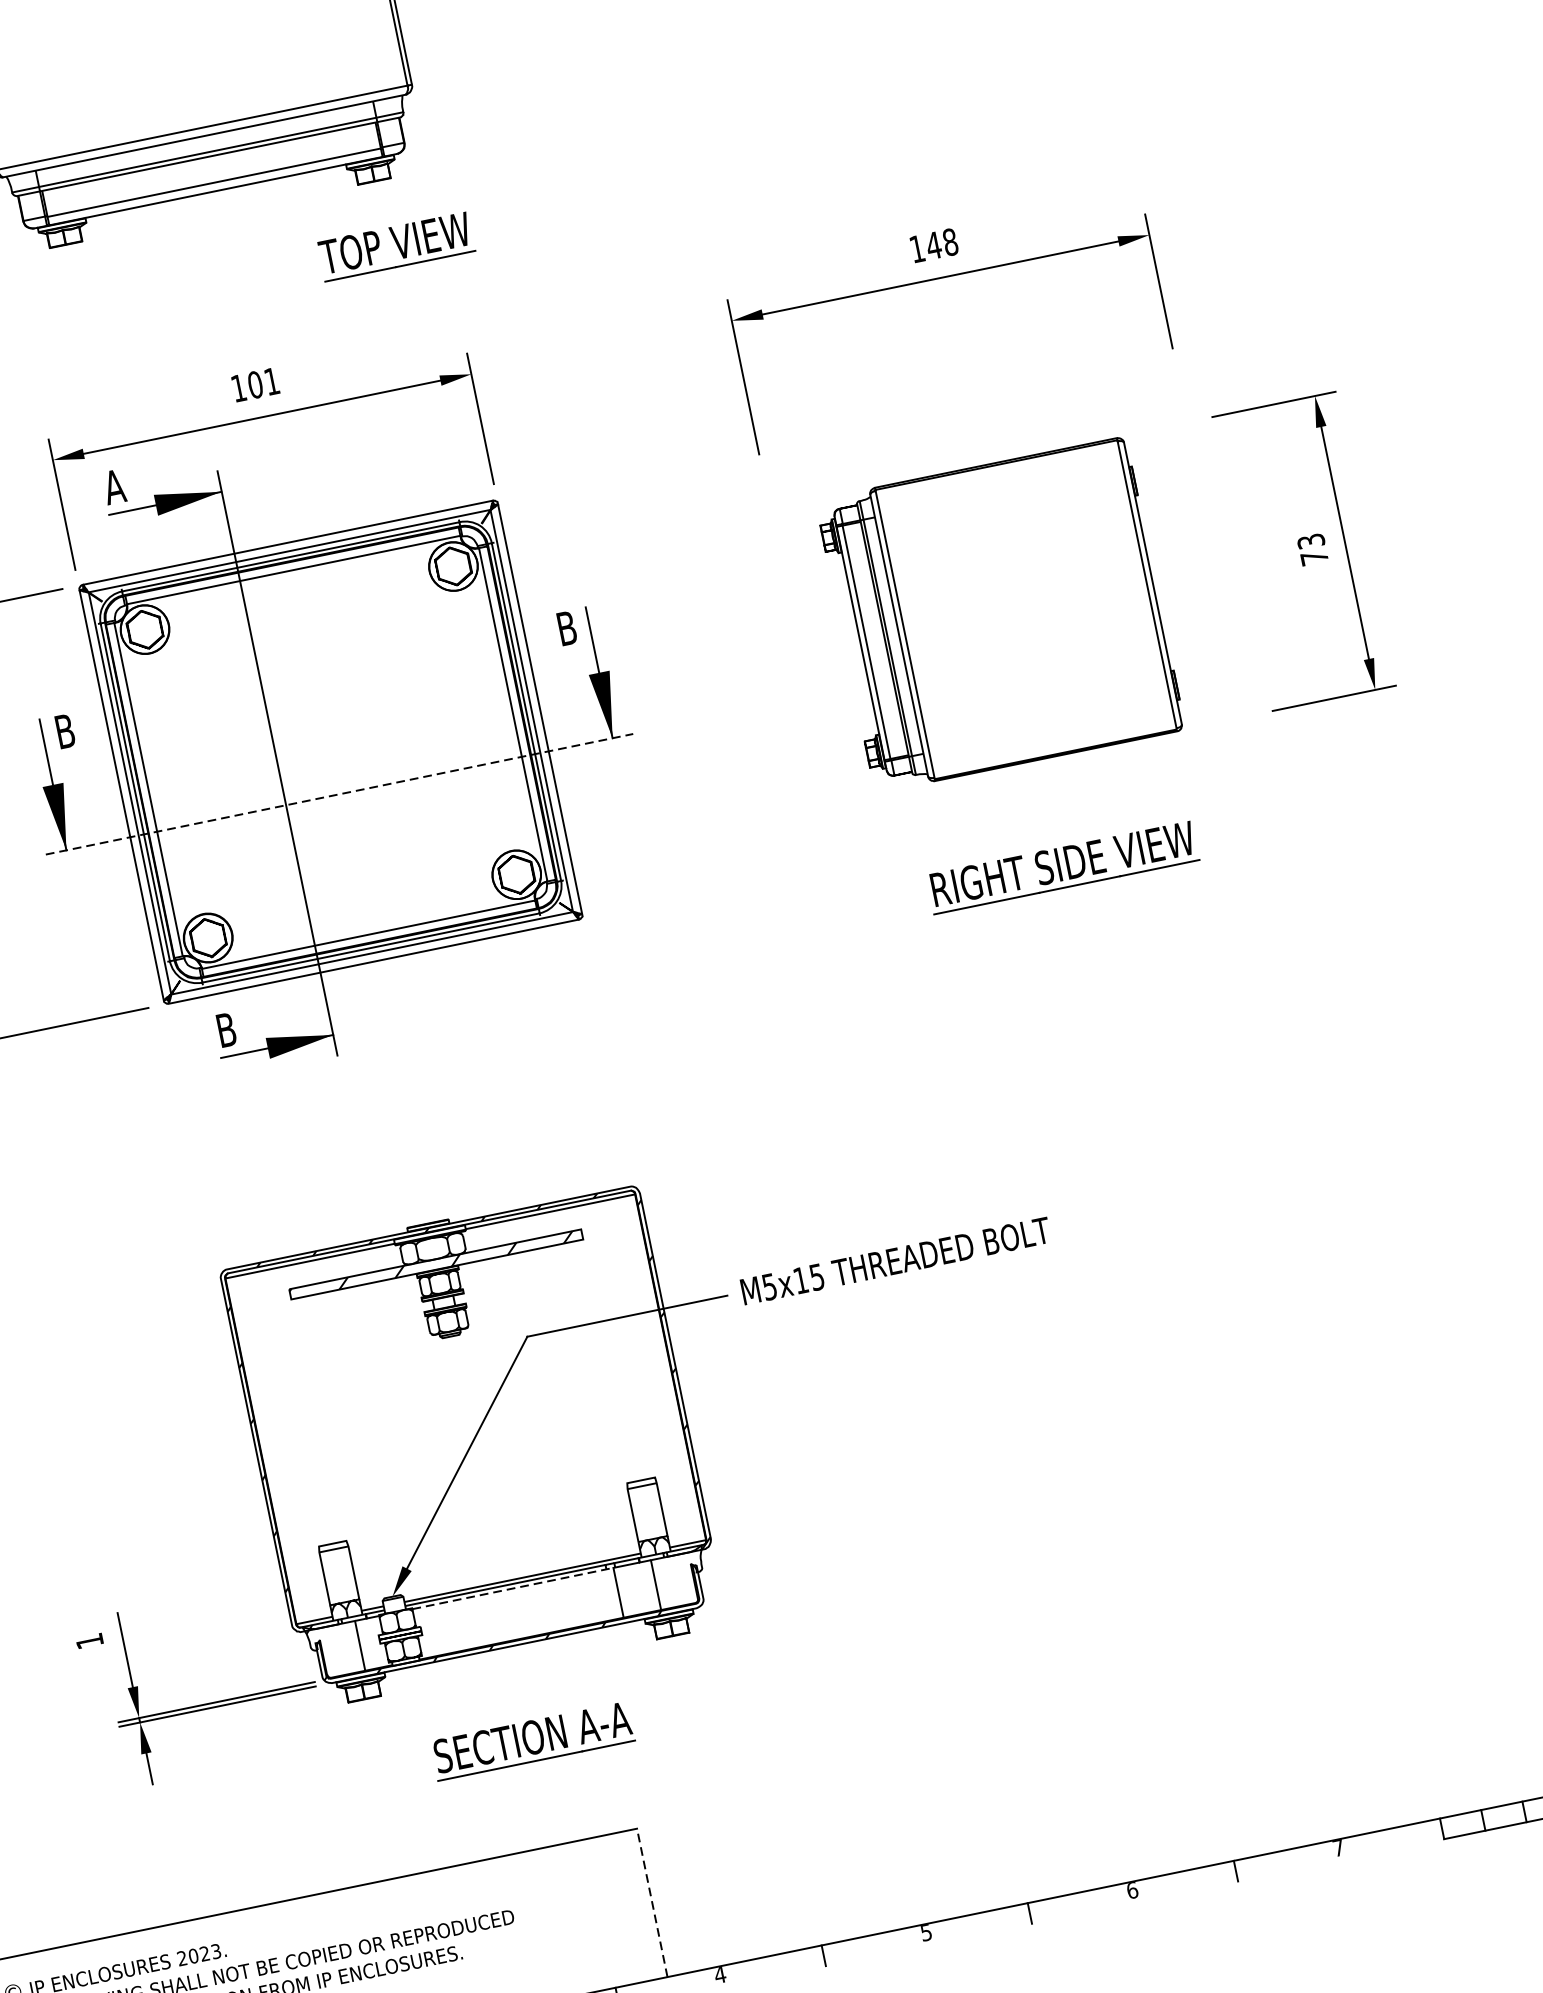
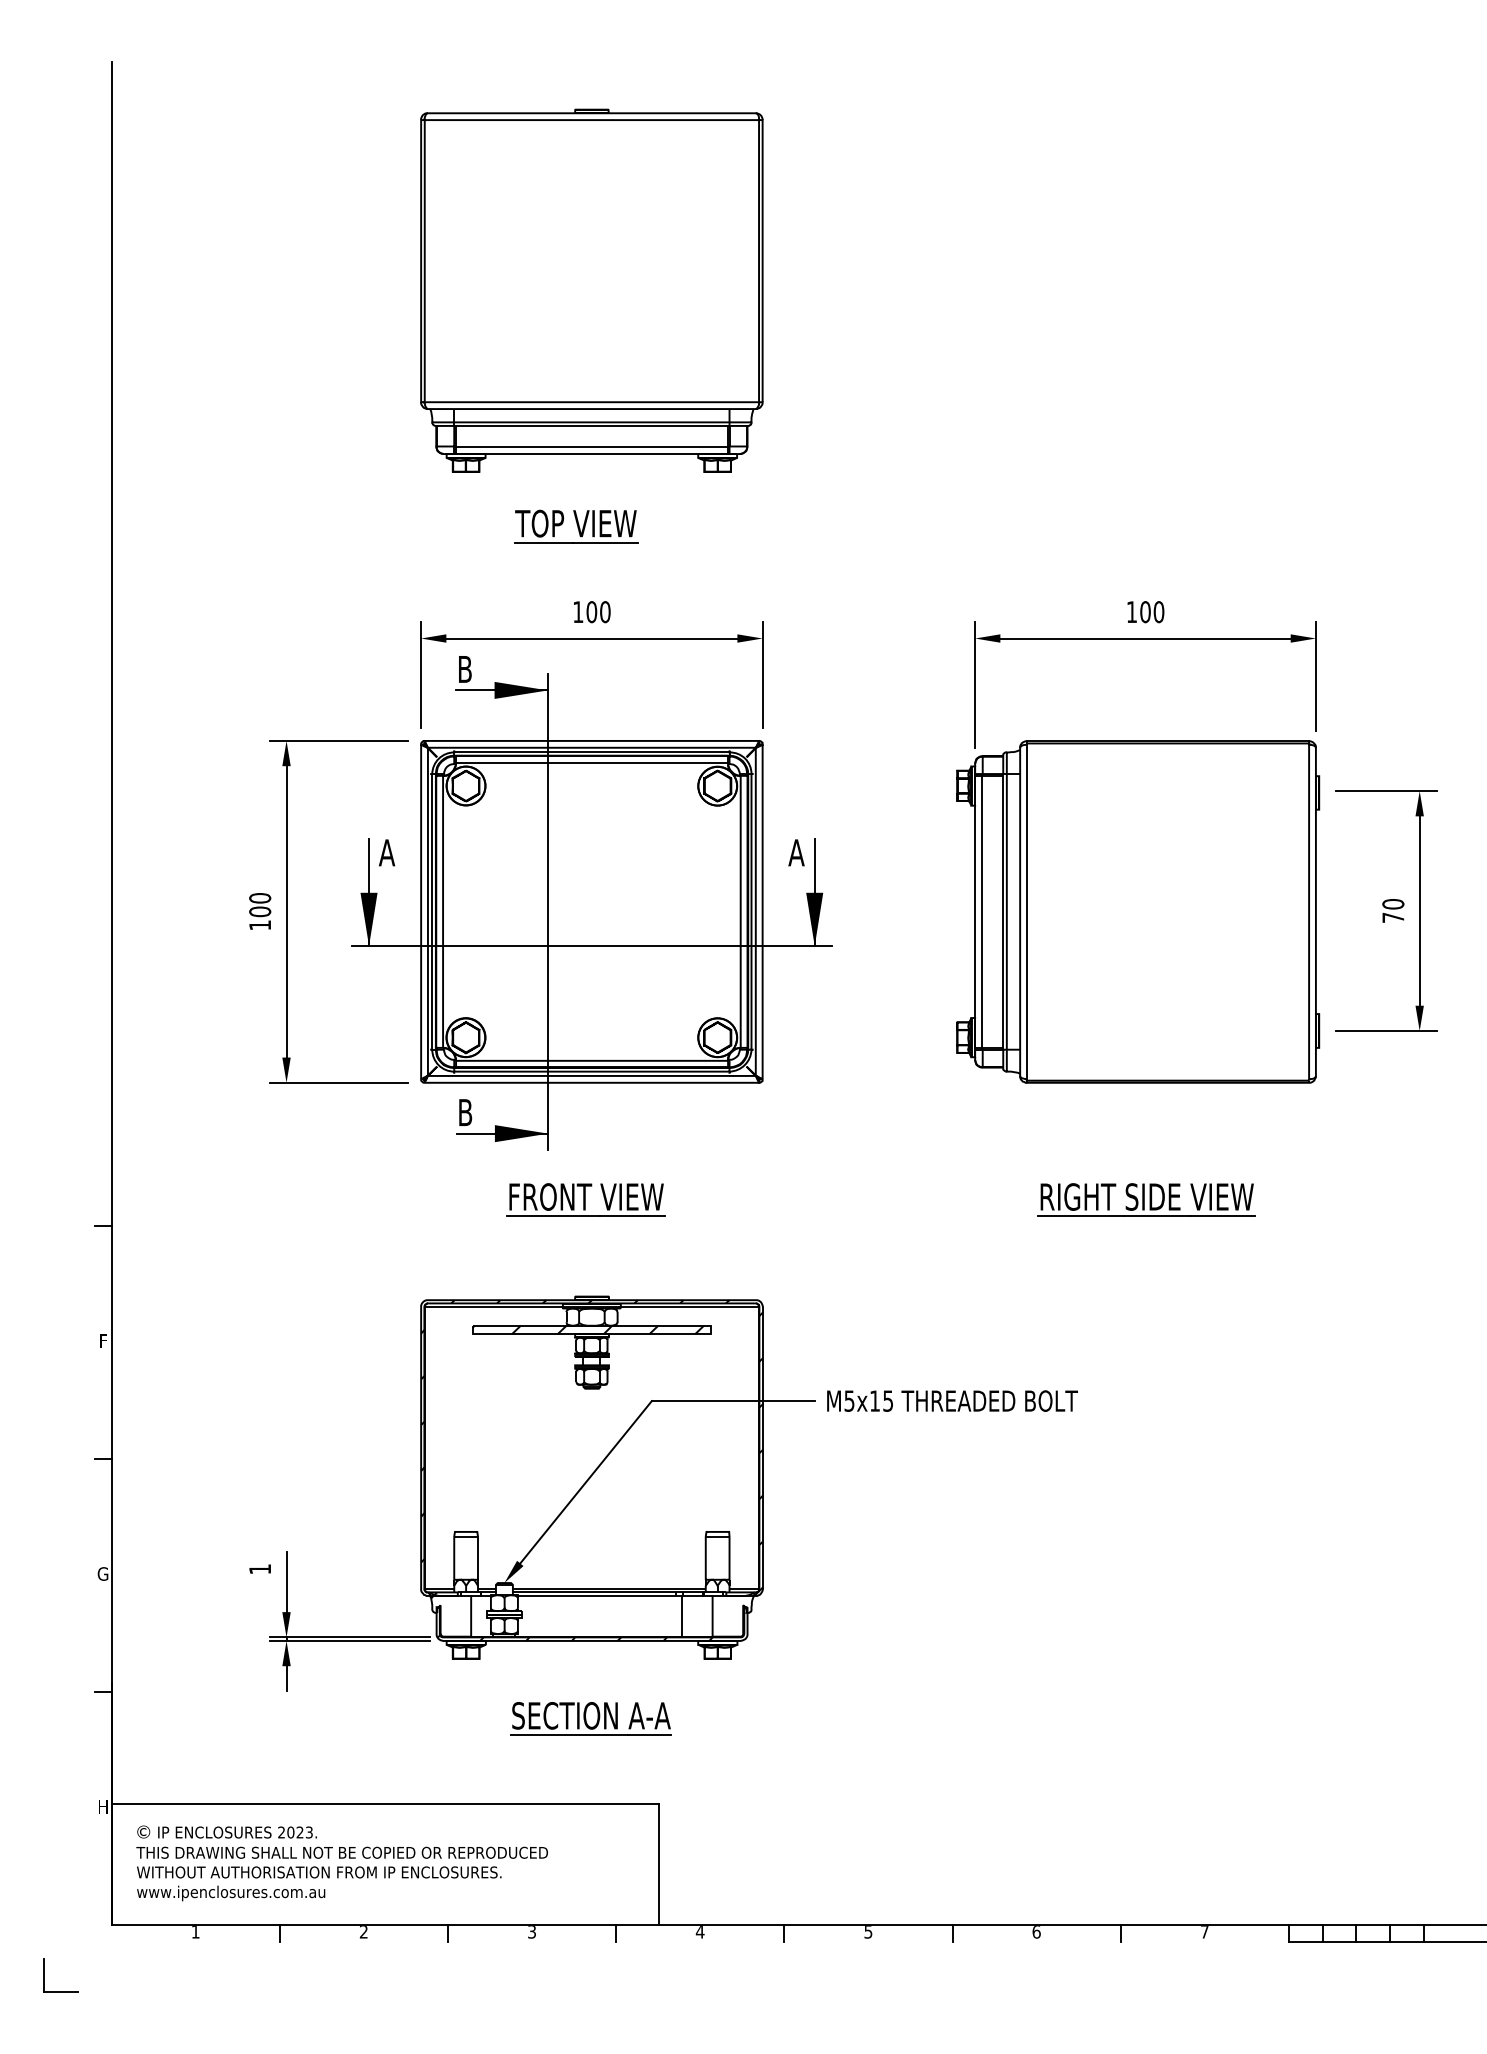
text: (941, 244) -> (1151, 612), 148 -> 100
part: (396, 246) -> (576, 526), moved
text: (272, 381) -> (605, 612), 101 -> 100
text: (113, 487) -> (464, 669), A -> B
text: (1311, 541) -> (1393, 904), 73 -> 70
part: (1000, 614) -> (1138, 911), size x1.43
text: (566, 627) -> (796, 852), B -> A
text: (65, 730) -> (387, 852), B -> A
line: (339, 794) -> (591, 946), dashed -> solid
part: (1062, 867) -> (1146, 1199), moved
part: (395, 1106) -> (585, 1199), added
line: (513, 1589) -> (600, 1596), dashed -> solid
line: (652, 1902) -> (658, 1864), dashed -> solid

